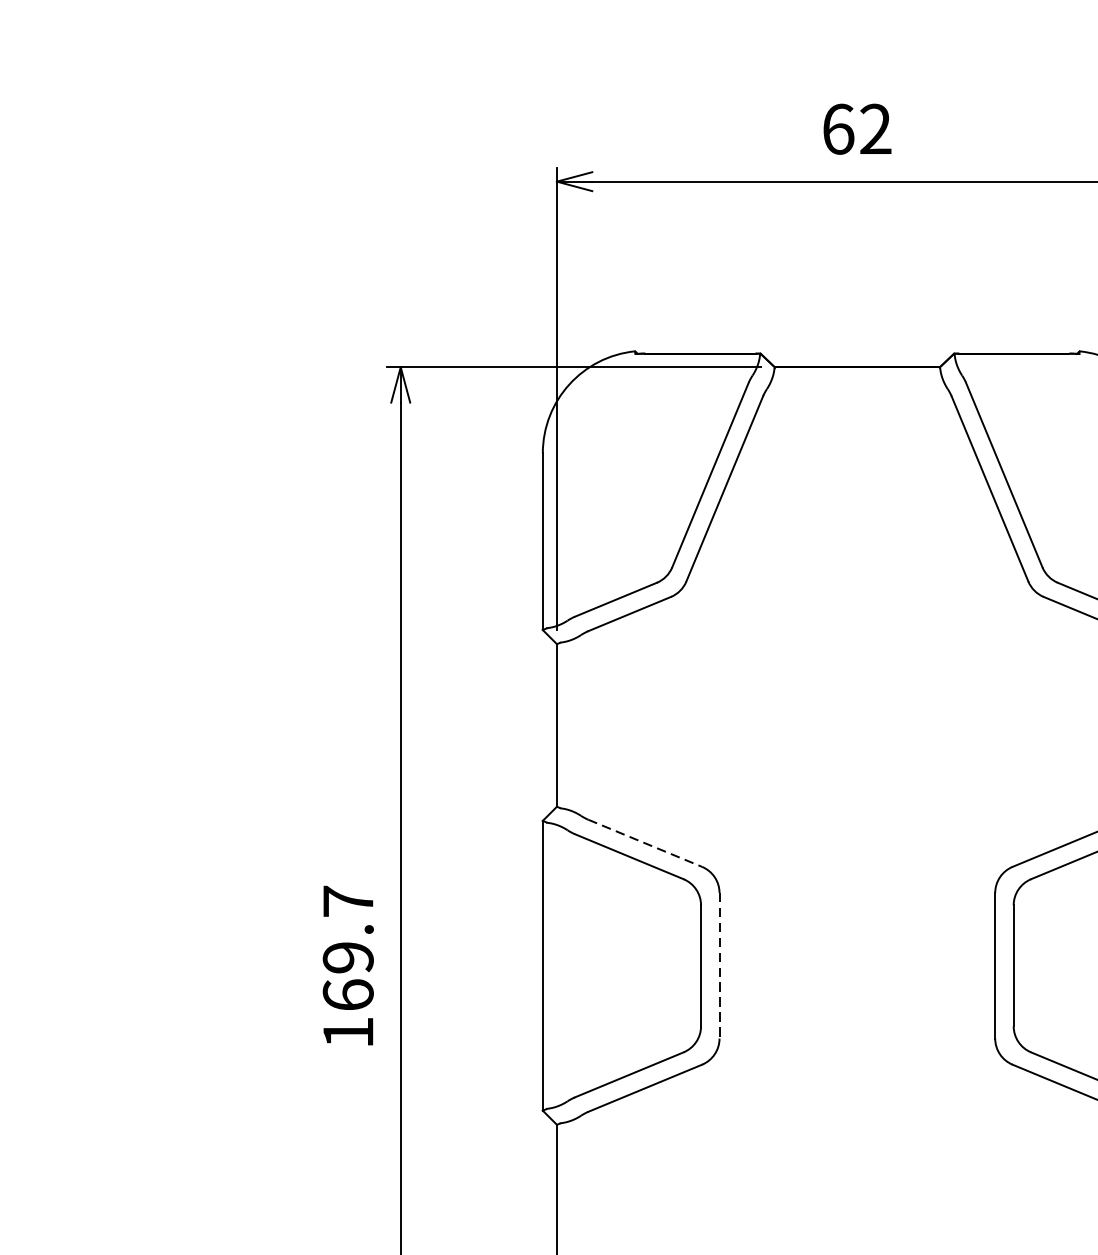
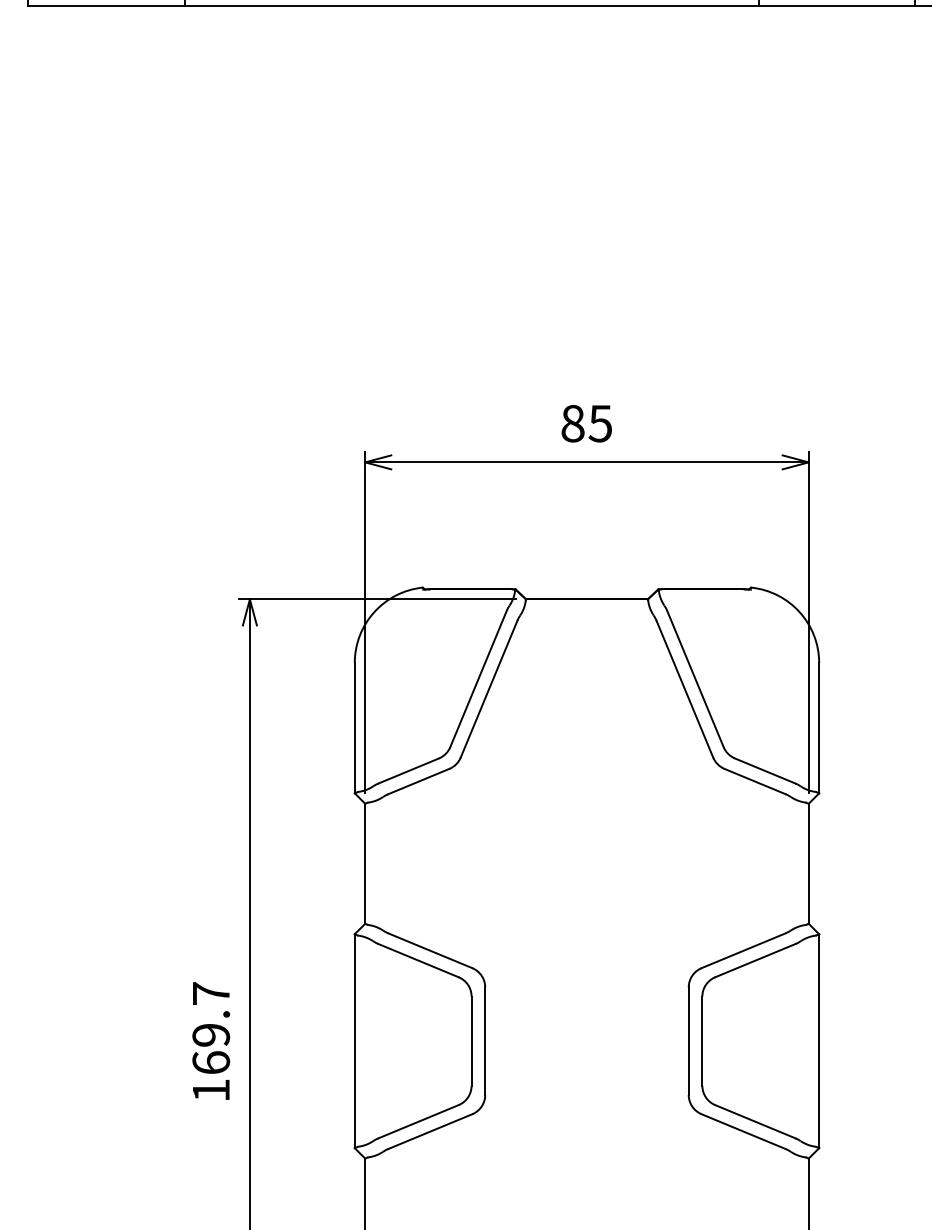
text: (856, 129) -> (586, 423), 62 -> 85
line: (645, 842) -> (430, 950), dashed -> solid
line: (719, 966) -> (485, 1041), dashed -> solid

